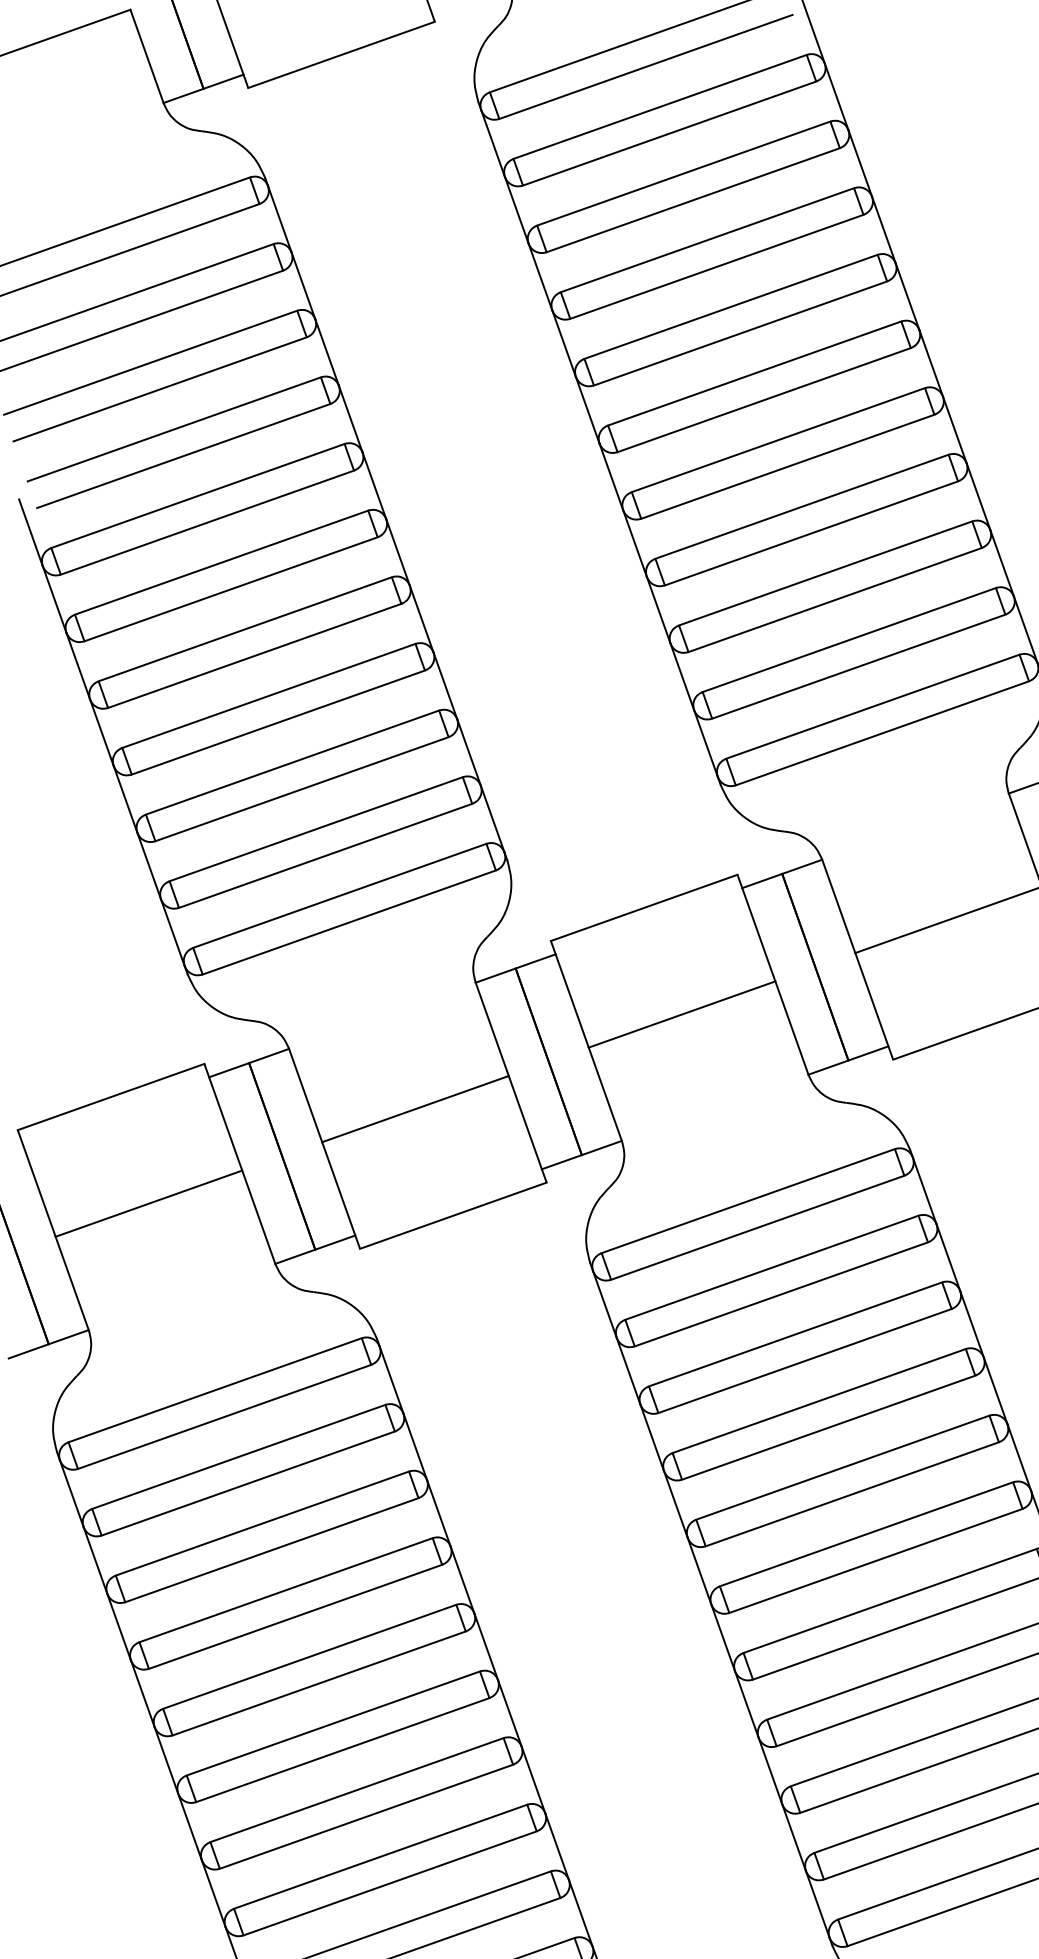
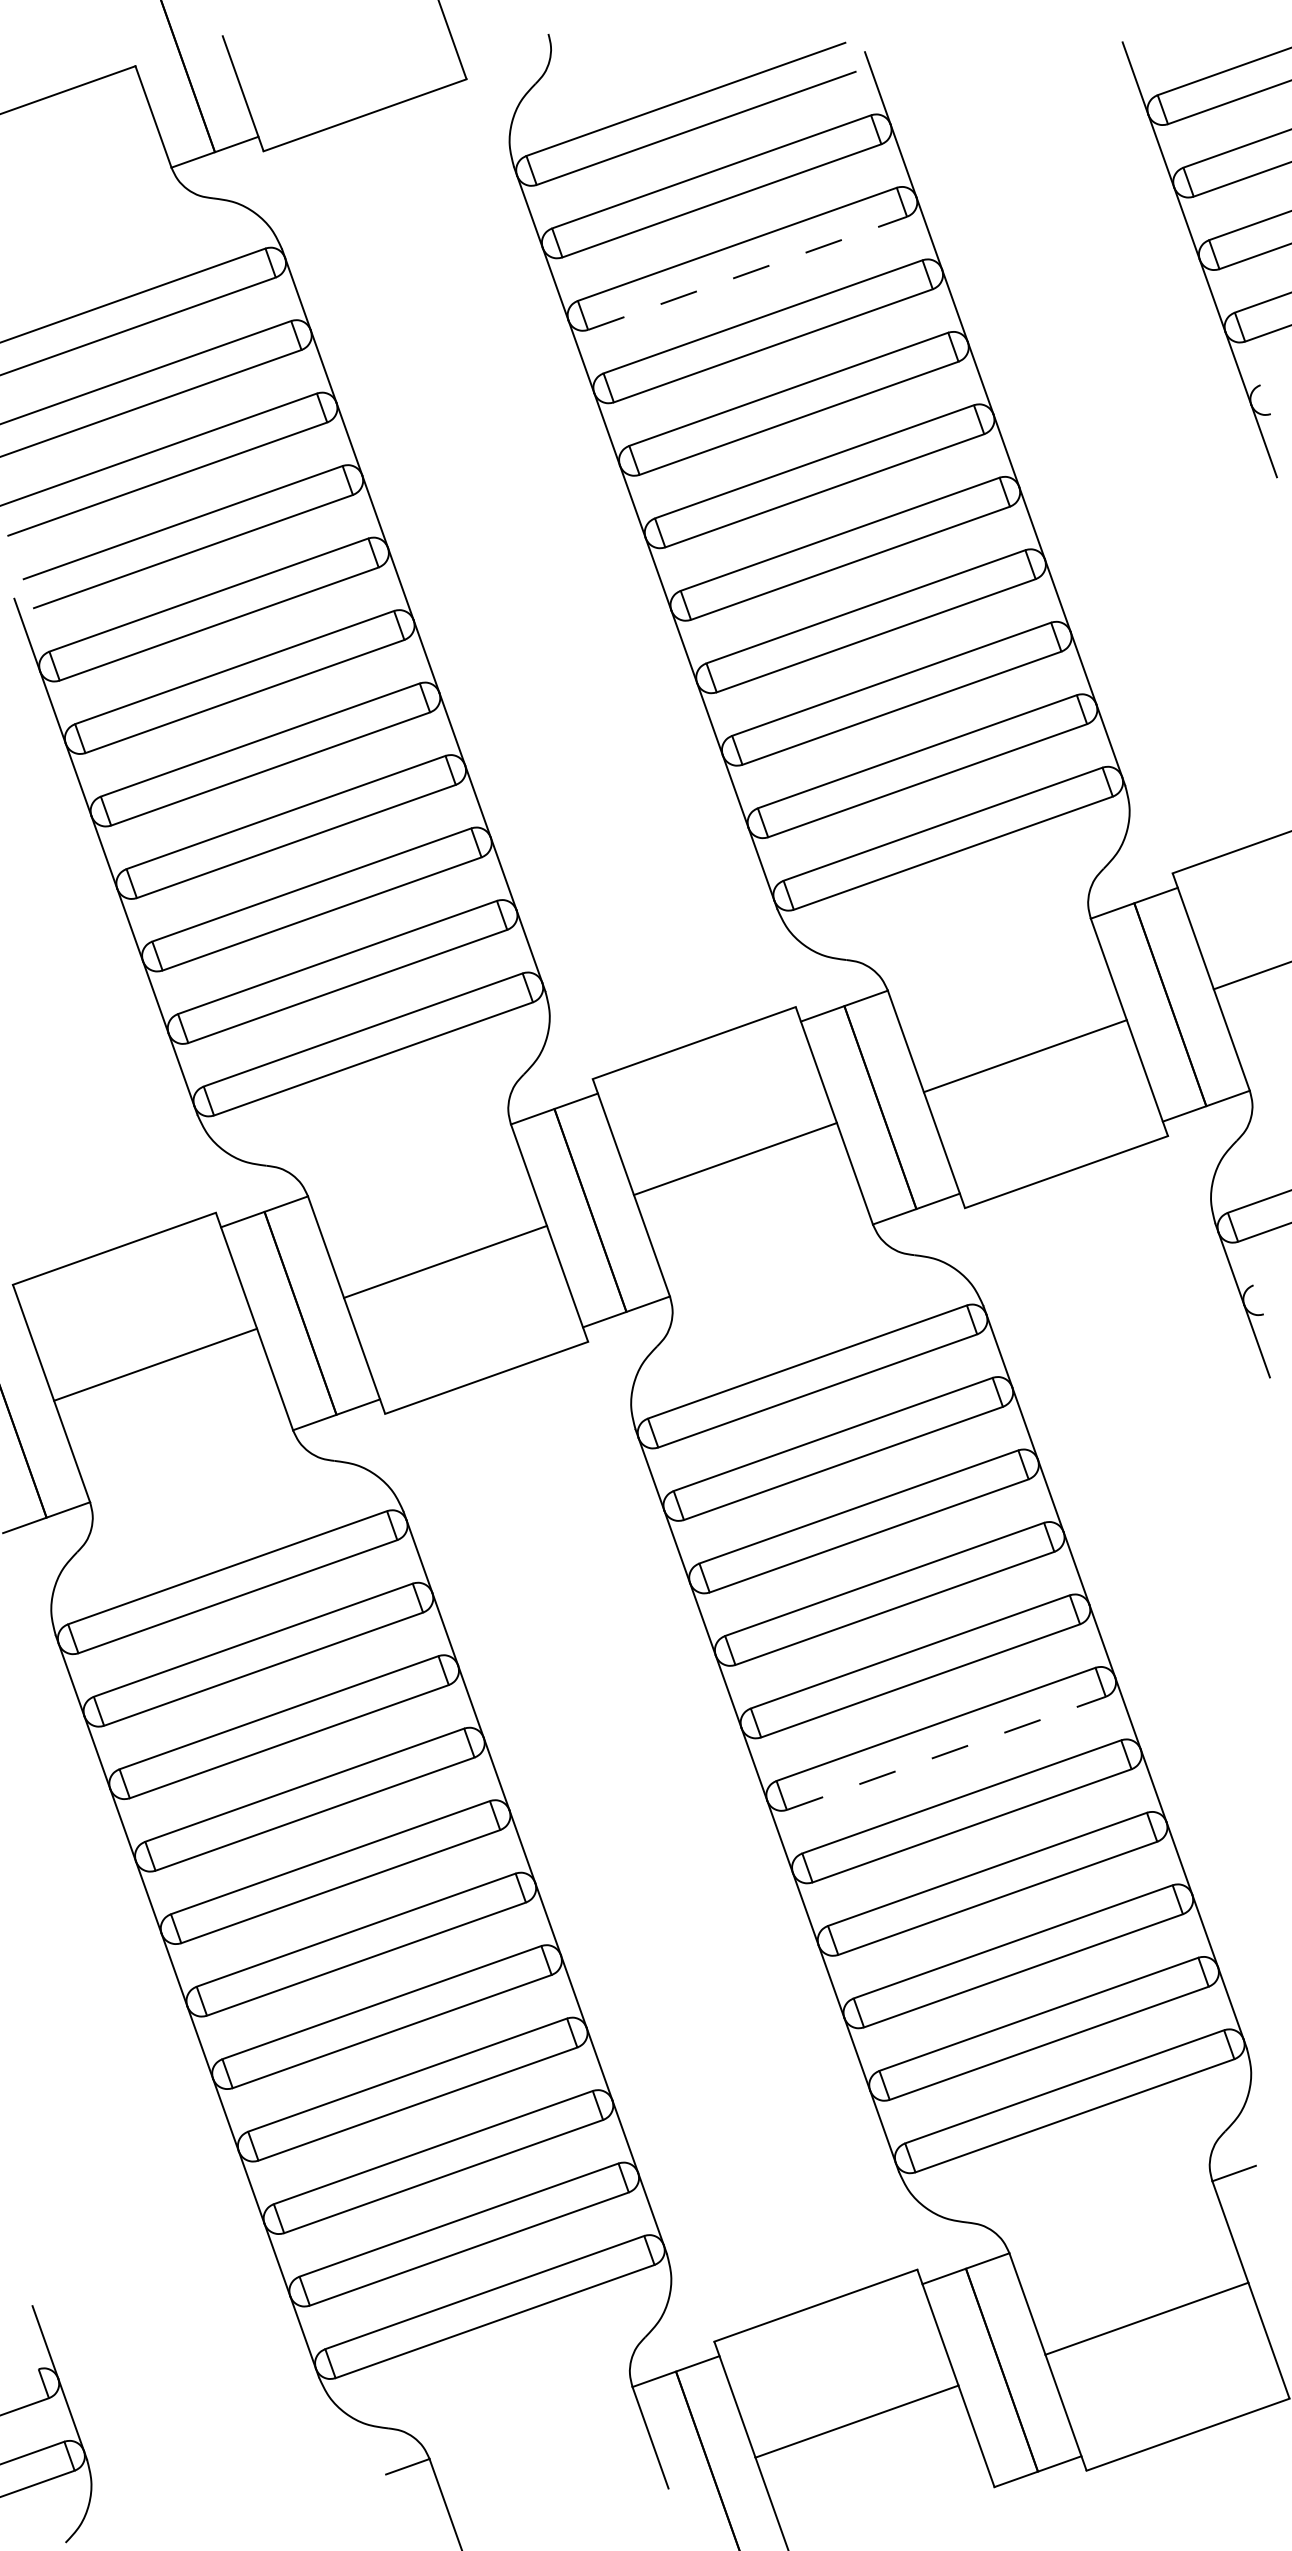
line: (694, 200) -> (748, 273), solid -> dashed
line: (876, 1561) -> (946, 1753), solid -> dashed

